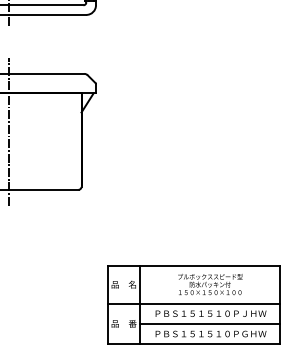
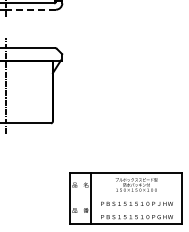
line: (47, 14) -> (30, 9), solid -> dashed
line: (194, 303) -> (126, 197), removed
line: (210, 323) -> (136, 210), removed

